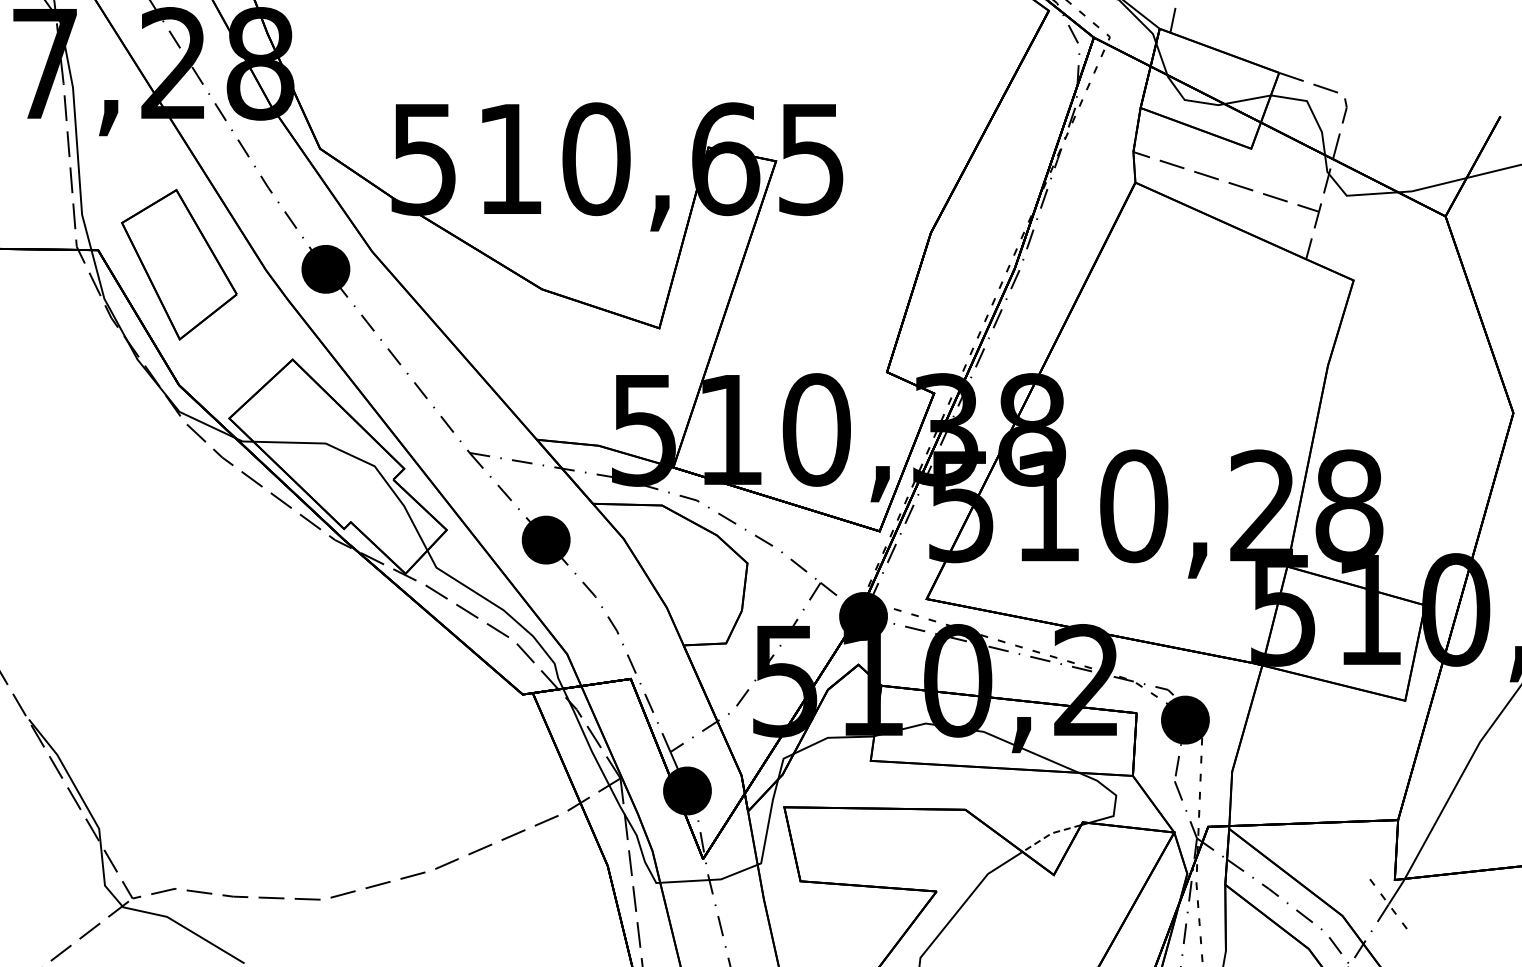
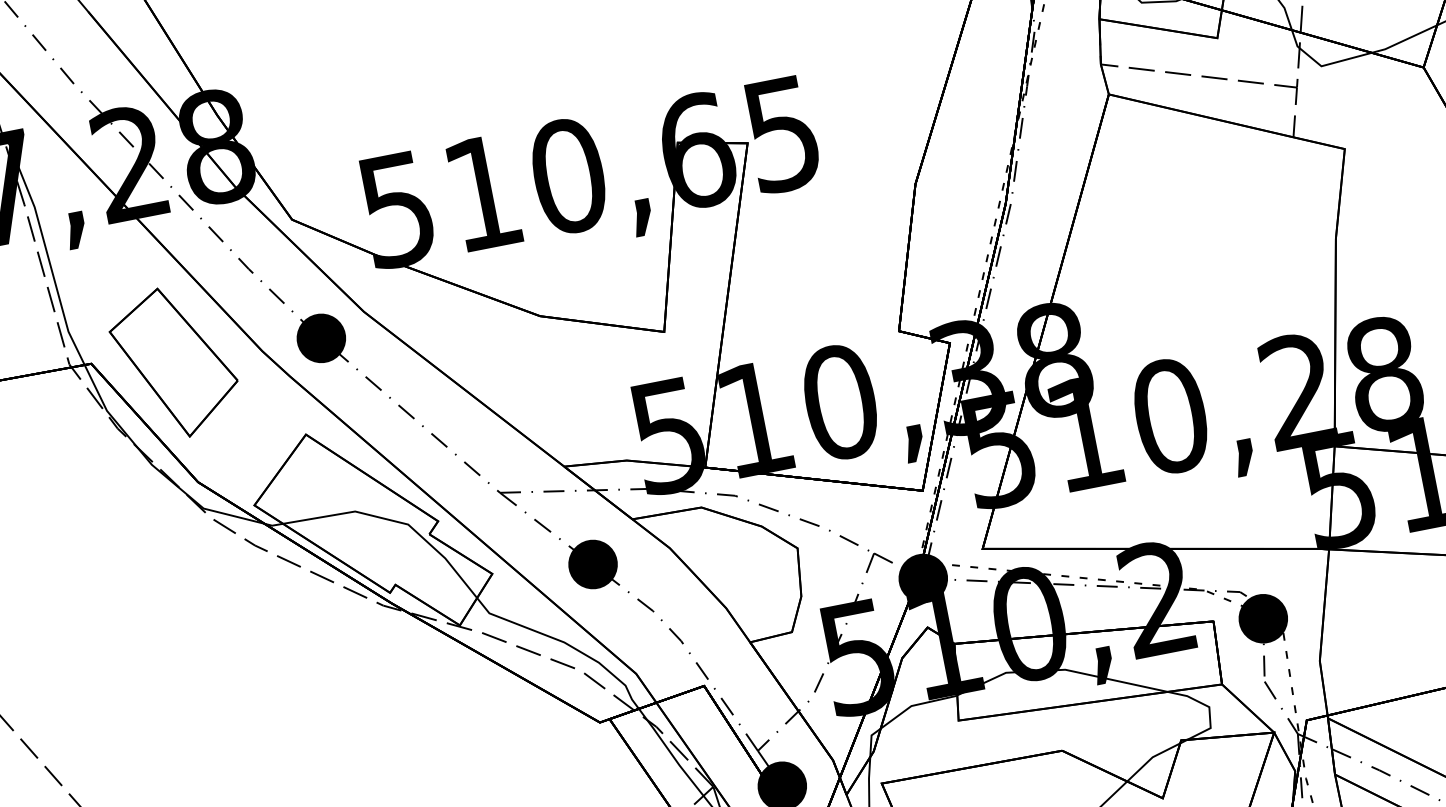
line: (1050, 834) -> (1151, 758), dashed -> solid

